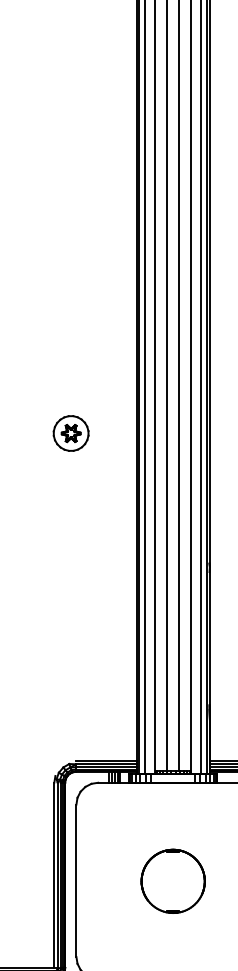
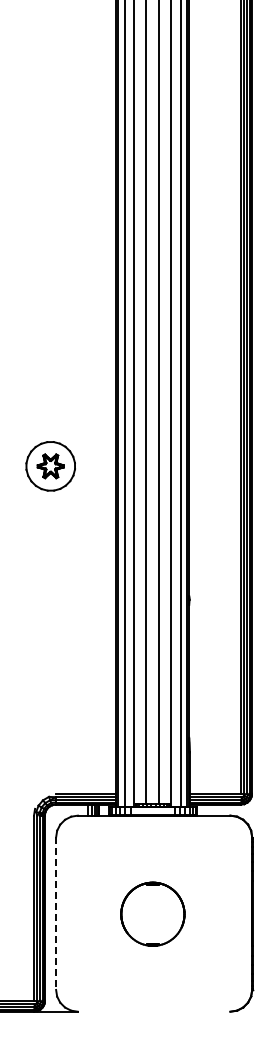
part: (70, 433) -> (50, 466), size x1.4
line: (76, 881) -> (56, 914), solid -> dashed

